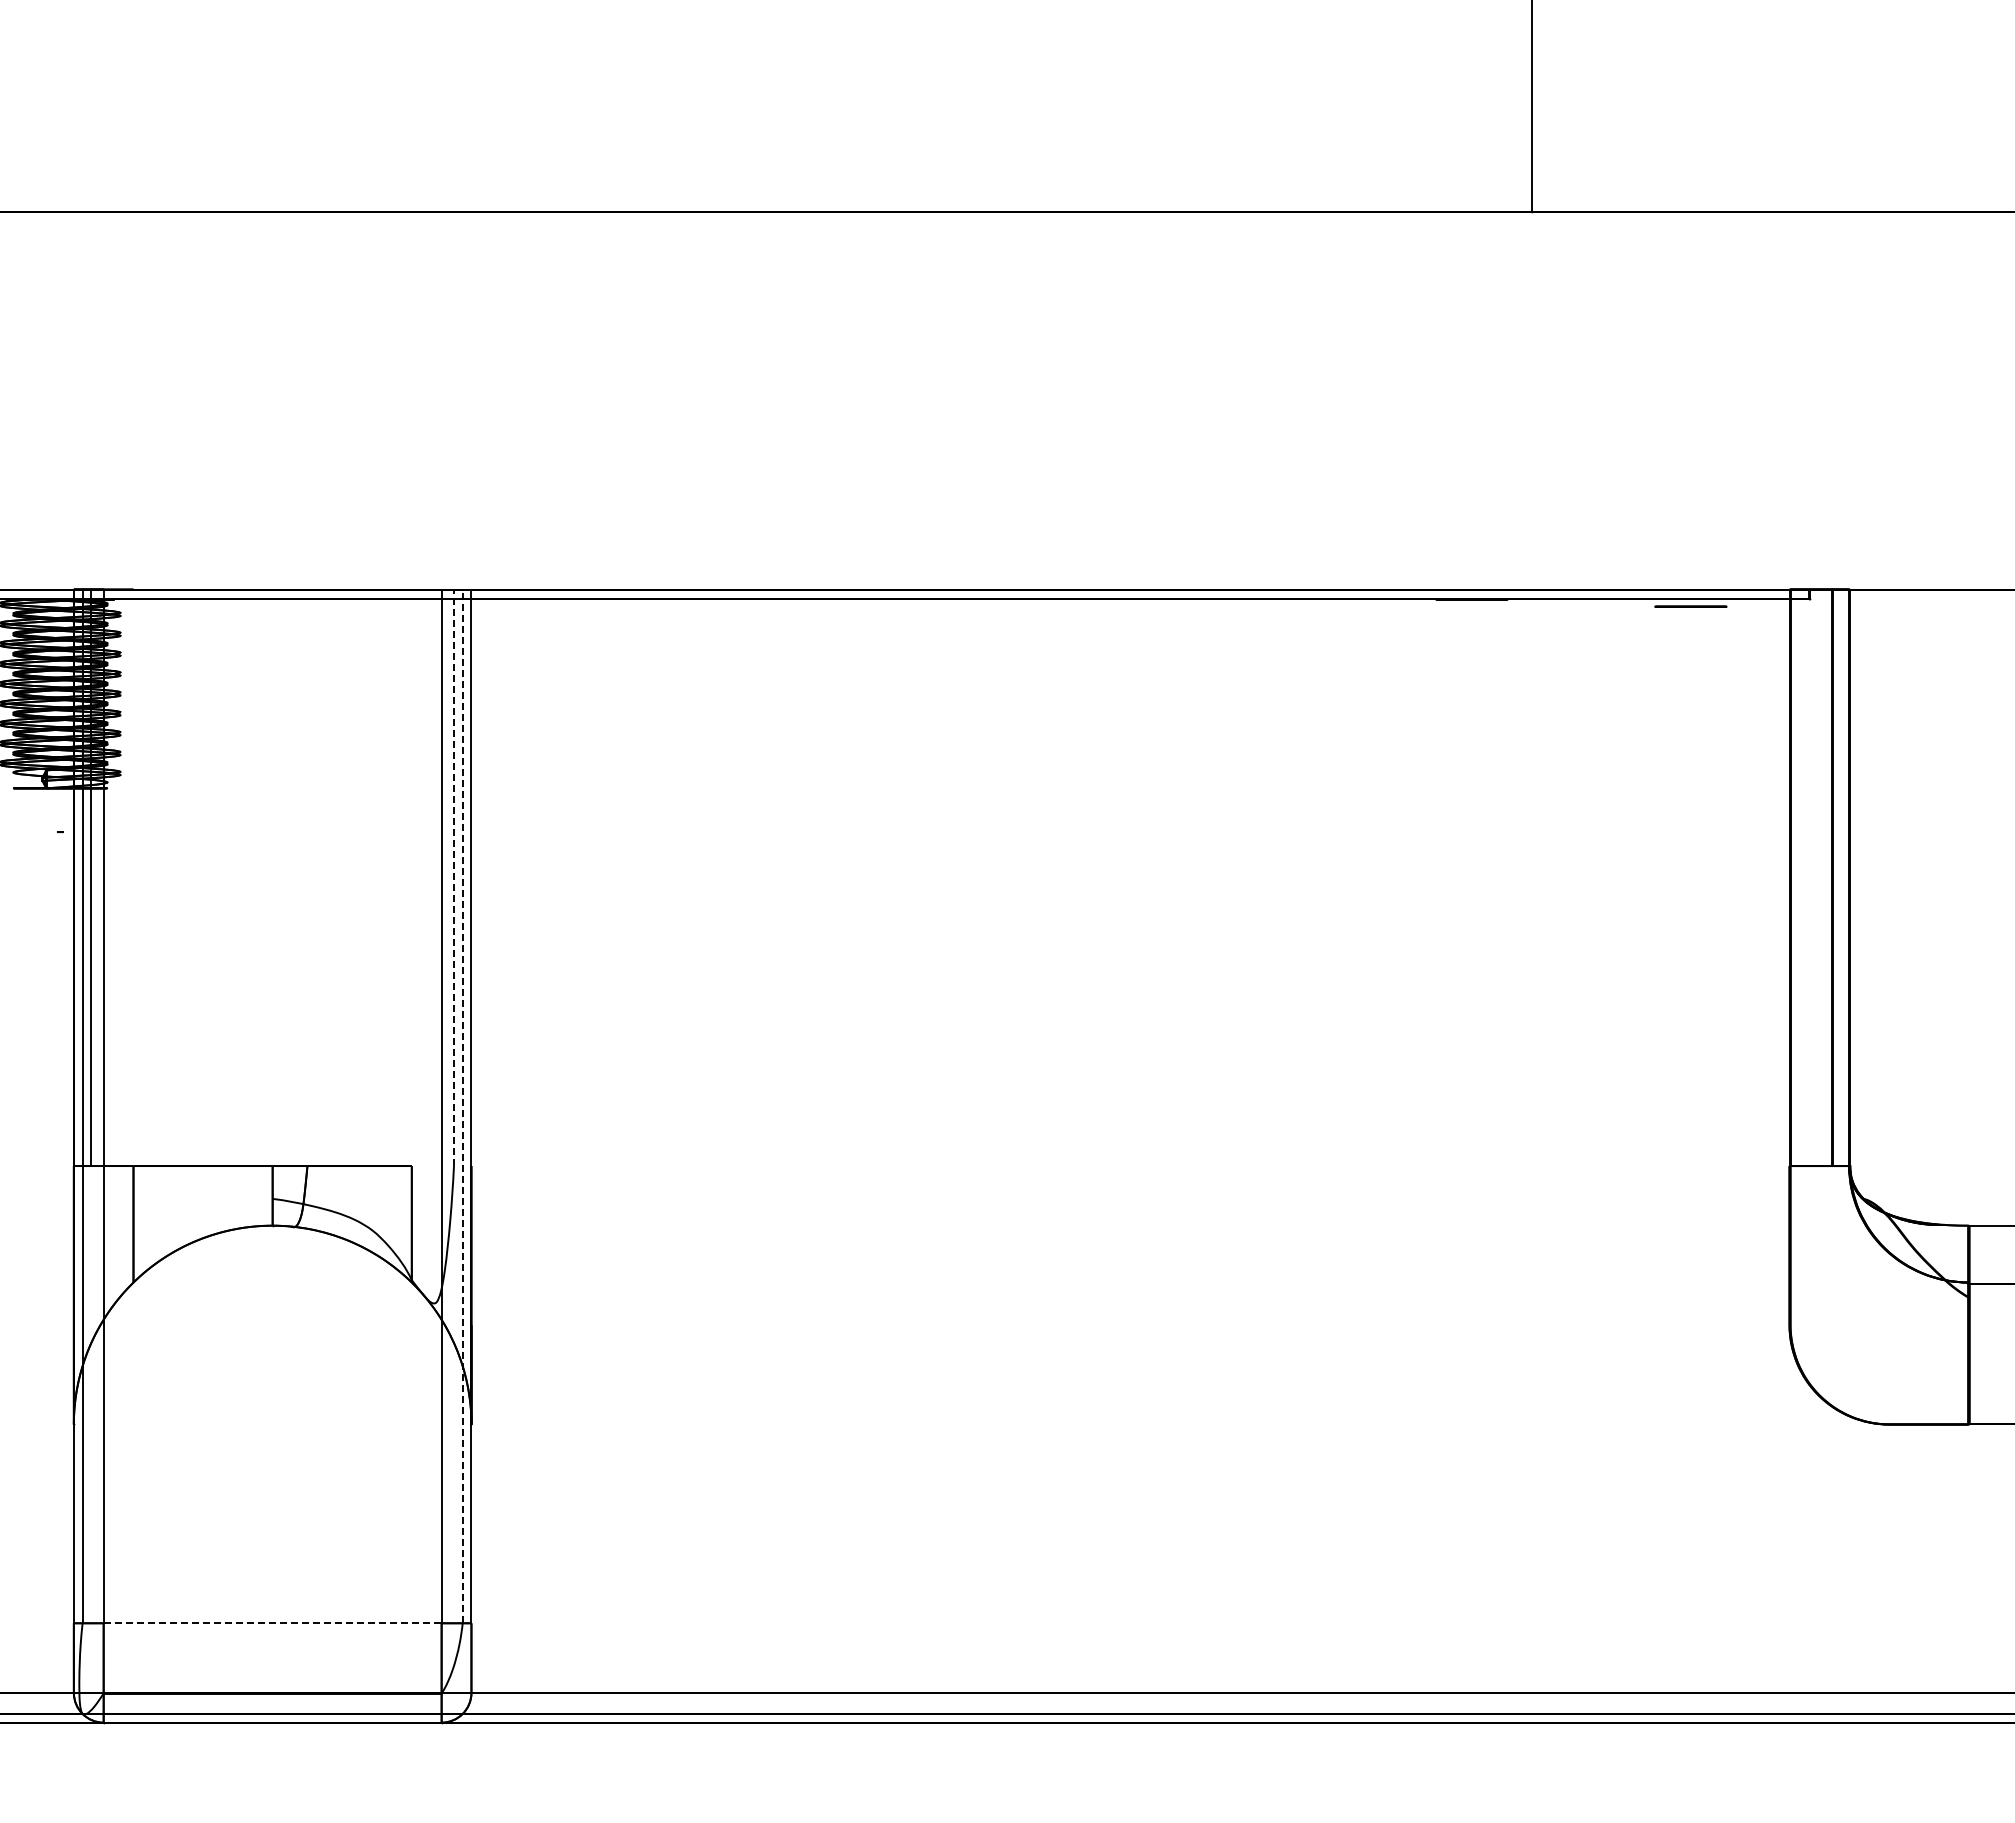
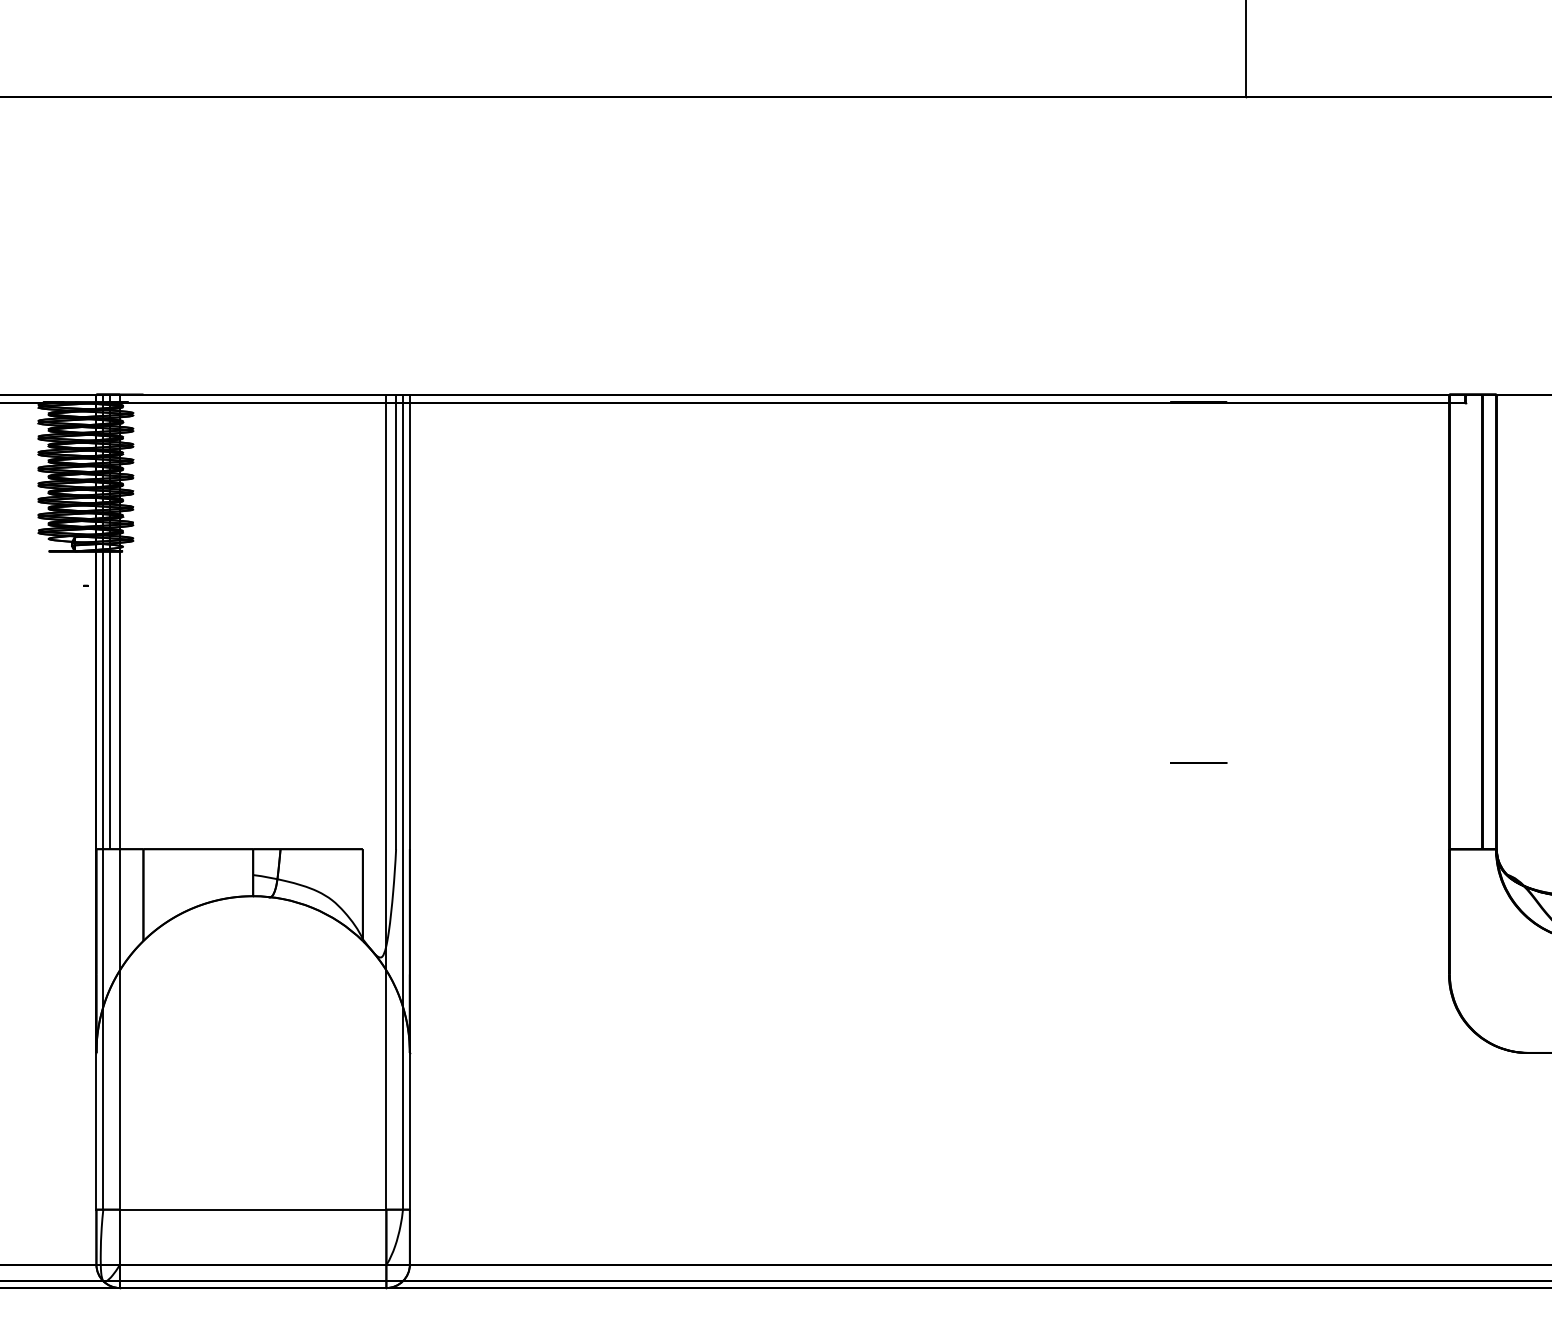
line: (1690, 606) -> (1198, 762), moved
line: (453, 877) -> (395, 621), dashed -> solid
line: (462, 1106) -> (402, 802), dashed -> solid
line: (272, 1623) -> (253, 1209), dashed -> solid

